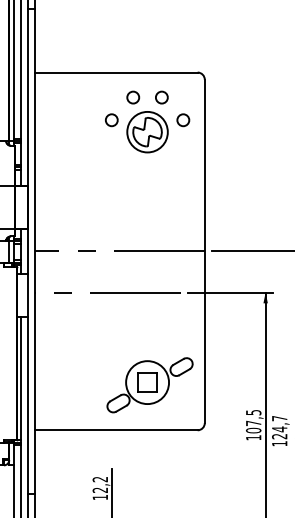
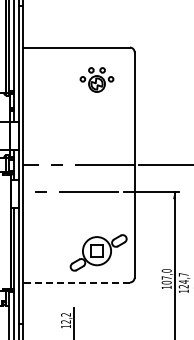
part: (146, 121) -> (96, 79), size x0.6
text: (253, 412) -> (166, 270), 107,5 -> 107,0
line: (116, 430) -> (76, 282), solid -> dashed

